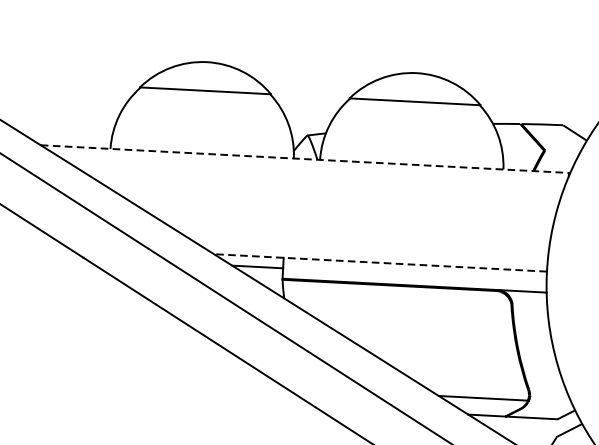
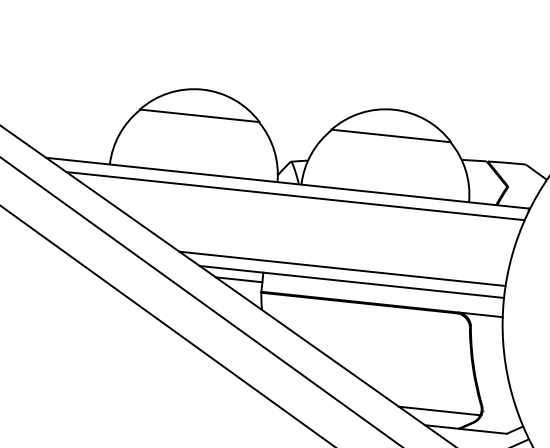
line: (304, 159) -> (287, 183), dashed -> solid
line: (314, 173) -> (295, 196), added
line: (369, 248) -> (342, 268), added
line: (380, 262) -> (351, 281), dashed -> solid

